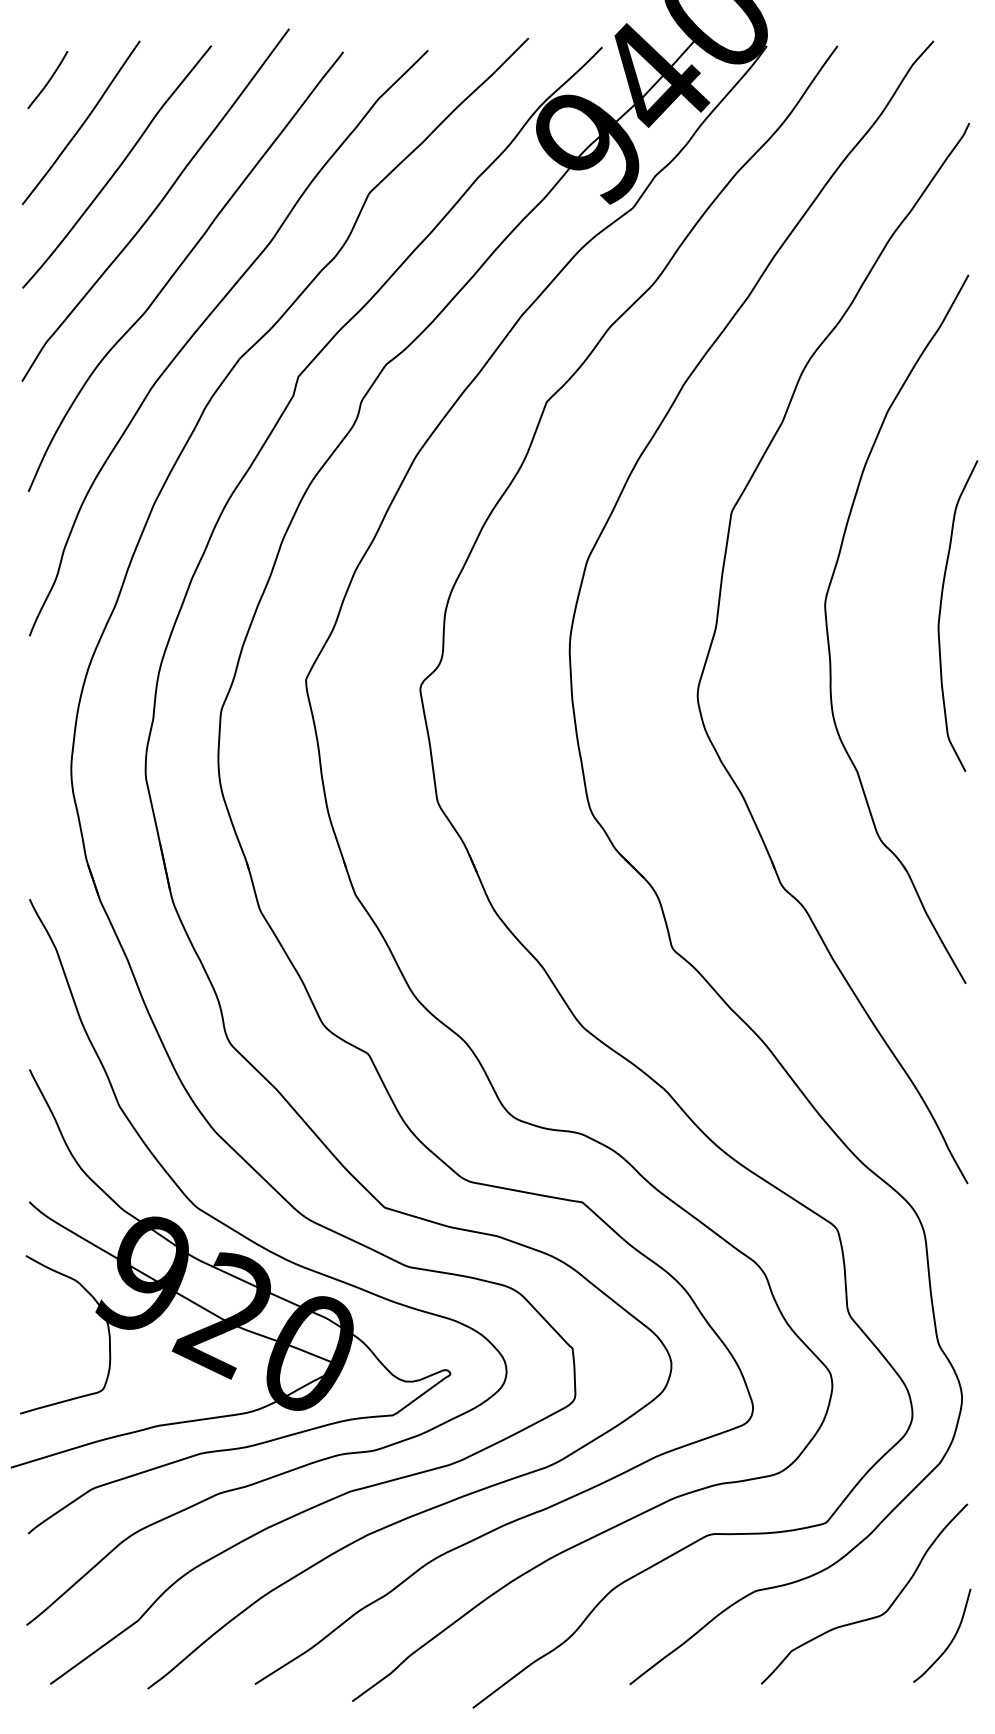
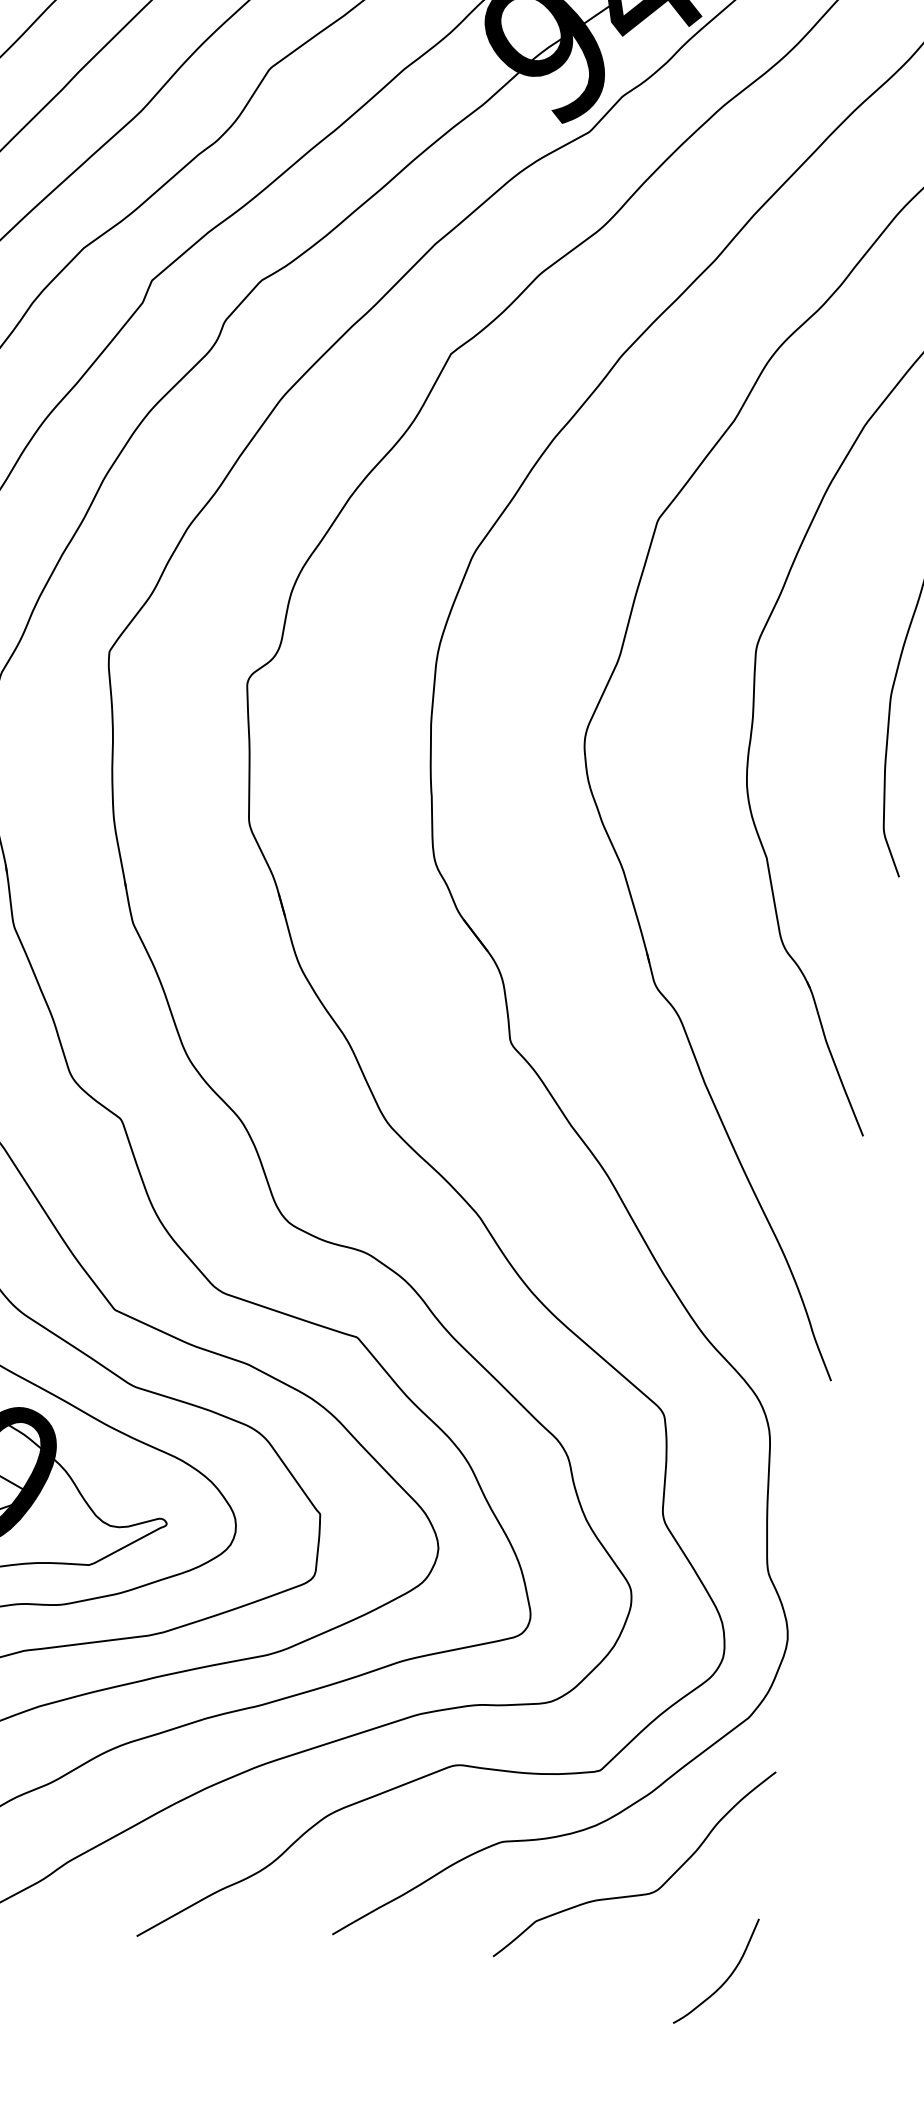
curve: (950, 1641) -> (725, 1979), moved

